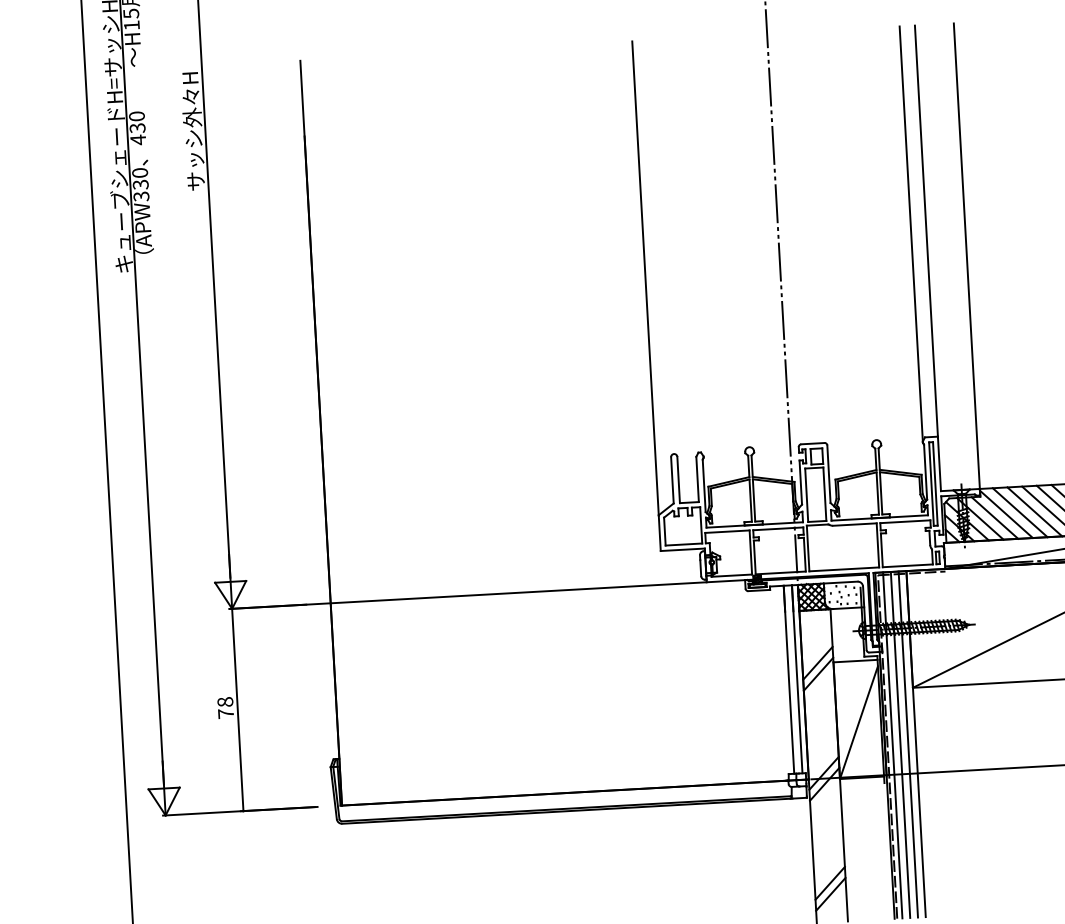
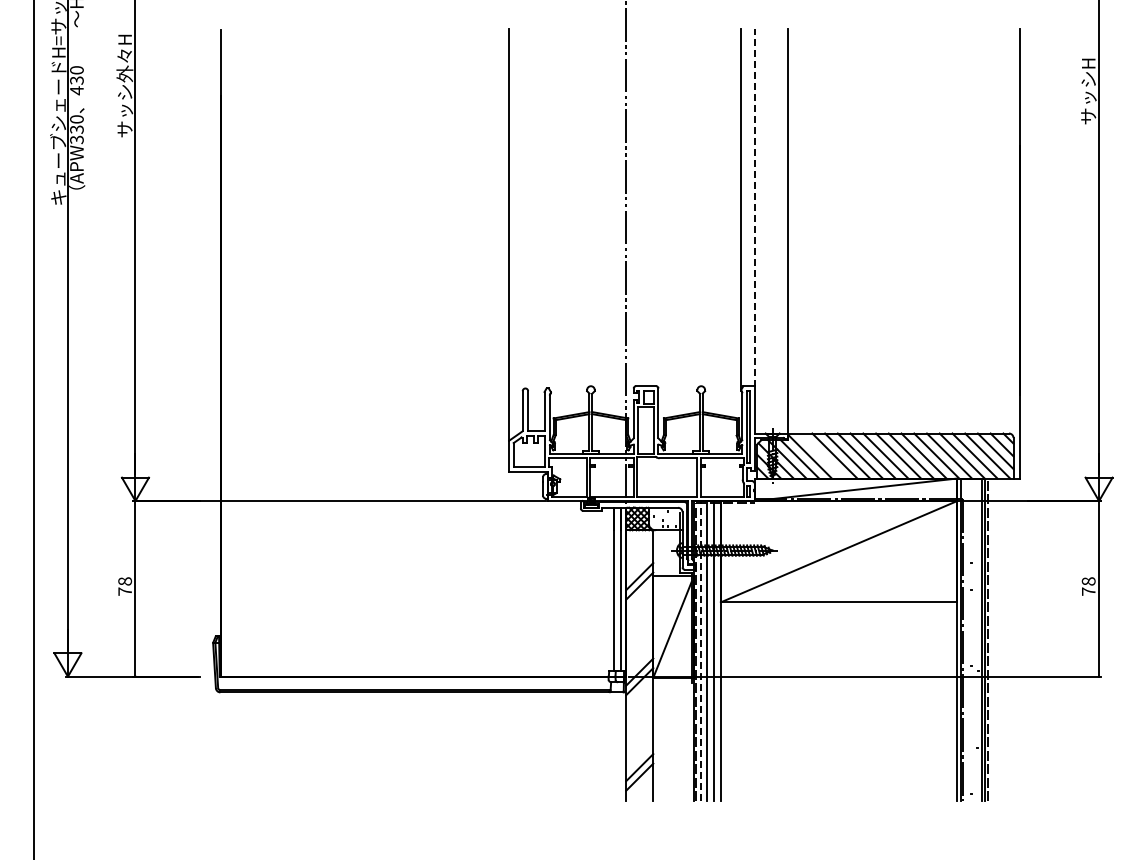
line: (926, 231) -> (754, 208), solid -> dashed
line: (1019, 512) -> (821, 455), removed
line: (892, 744) -> (700, 650), solid -> dashed

